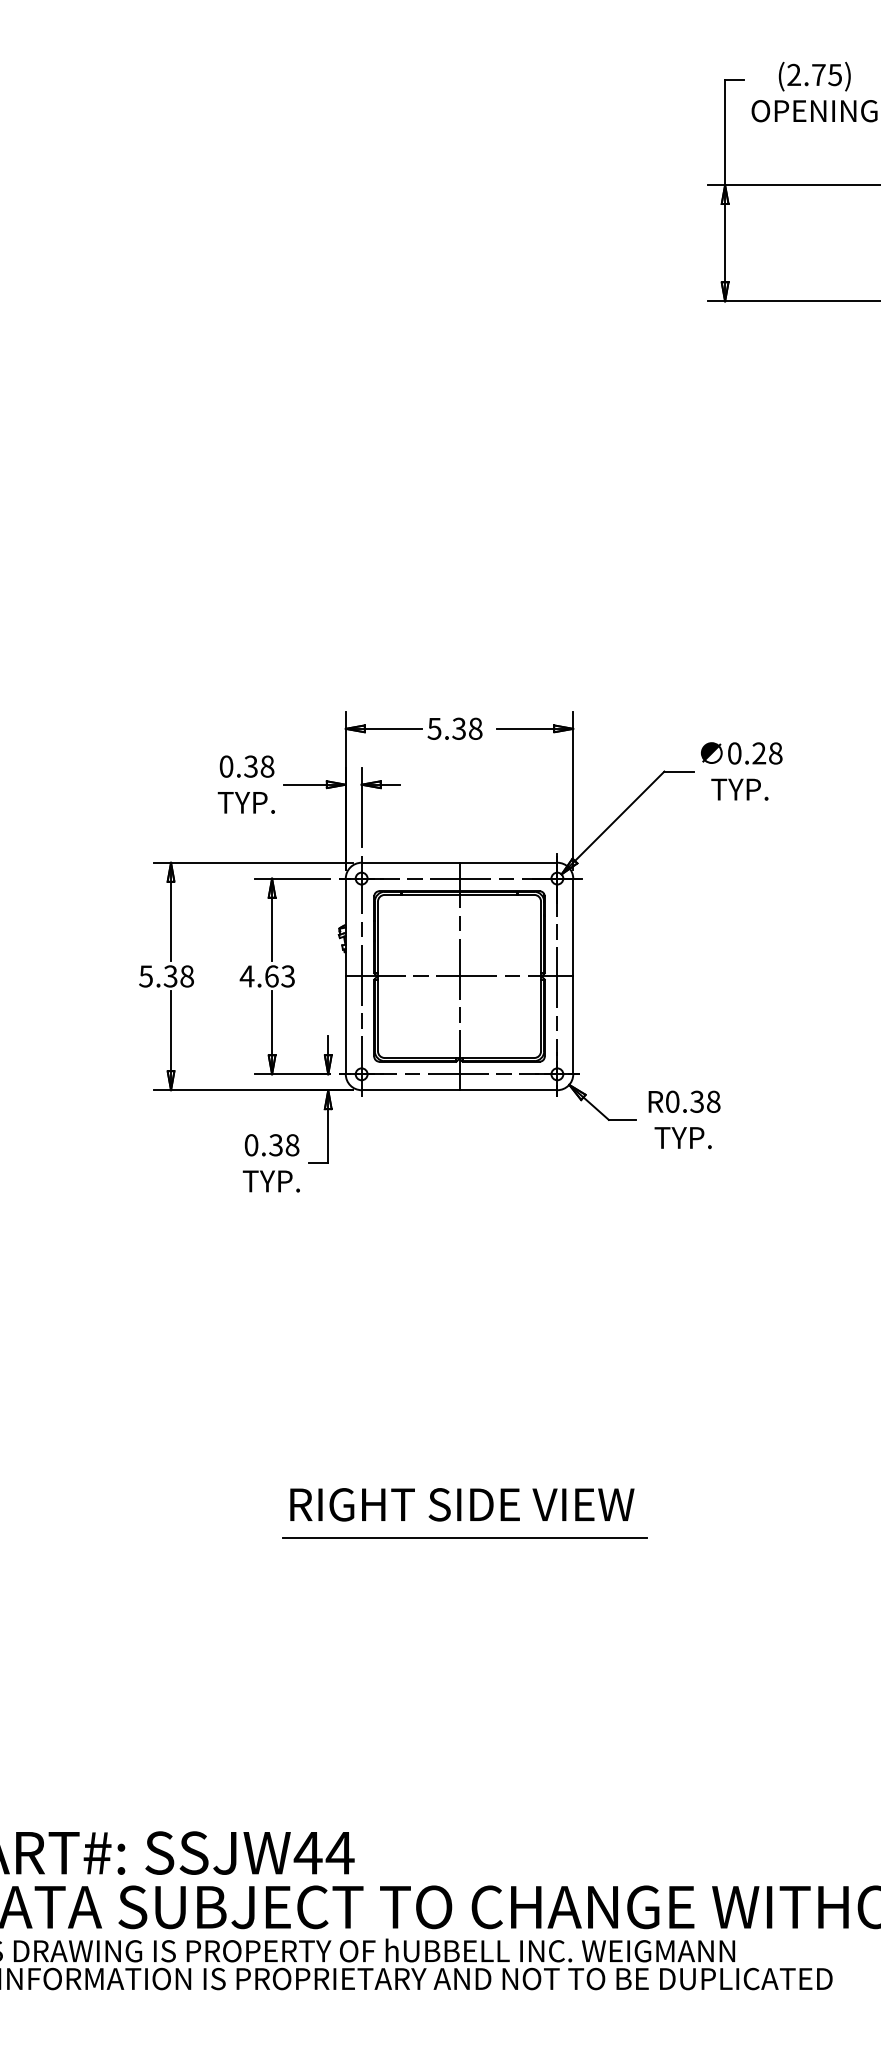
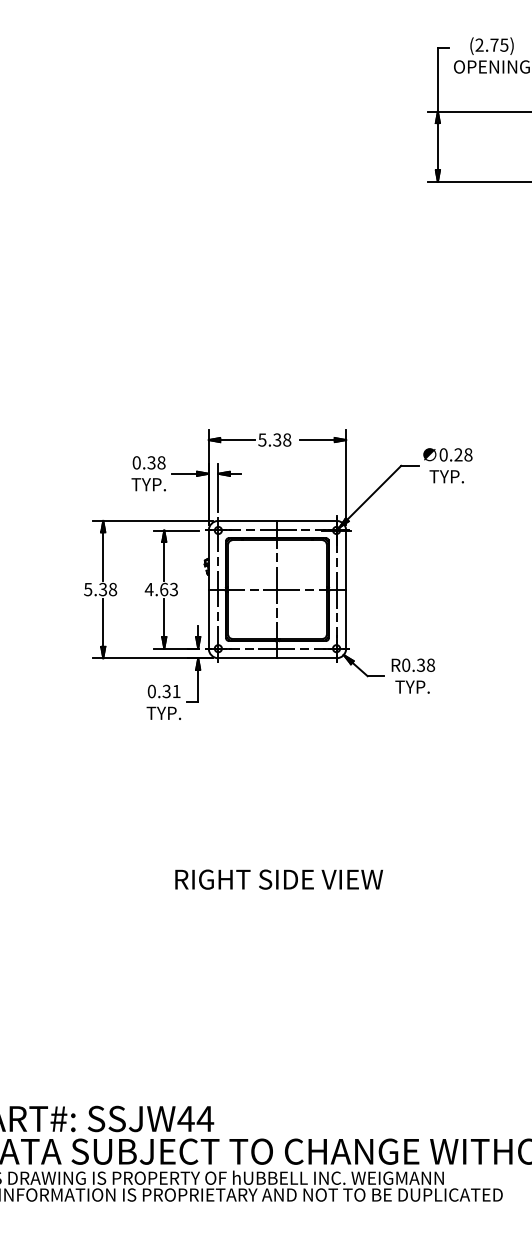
text: (292, 1145) -> (176, 691), 0.38 -> 0.31
text: (461, 1504) -> (278, 879), moved
line: (464, 1537) -> (280, 928), removed

